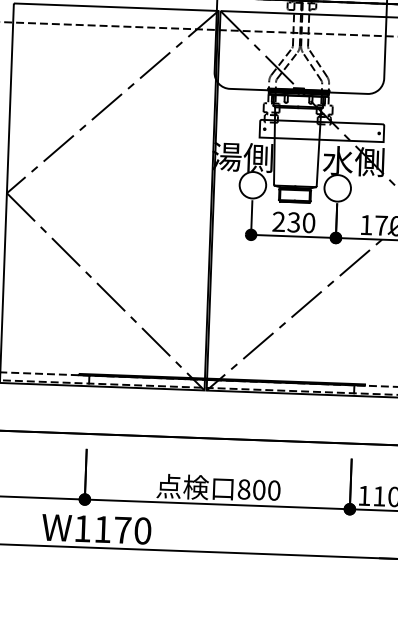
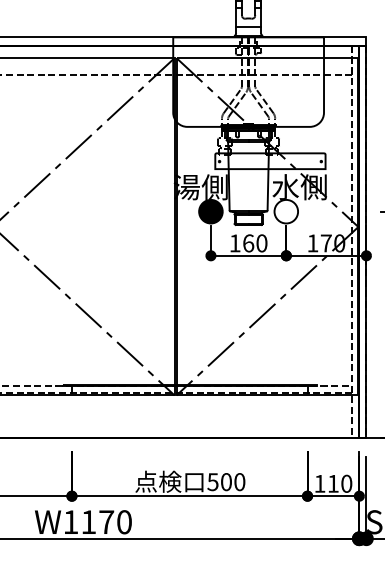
fill: (252, 185) -> (210, 211), added
text: (286, 222) -> (241, 243), 230 -> 160
text: (243, 489) -> (212, 482), 800 -> 500

